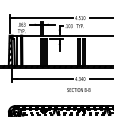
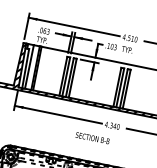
text: (78, 89) -> (92, 137), moved

